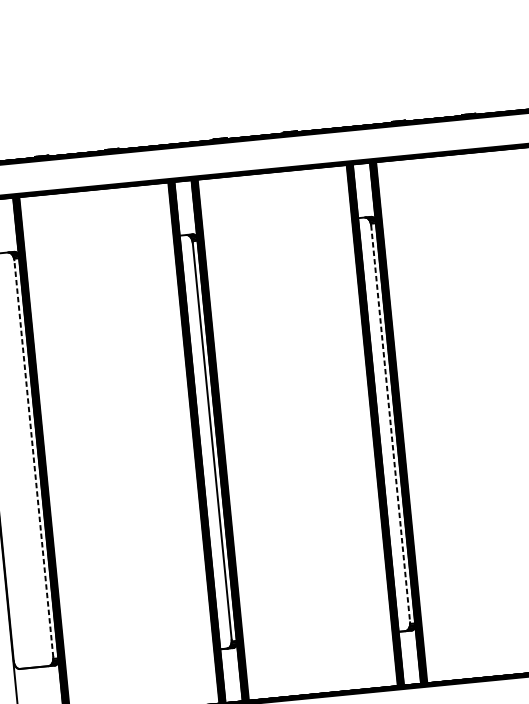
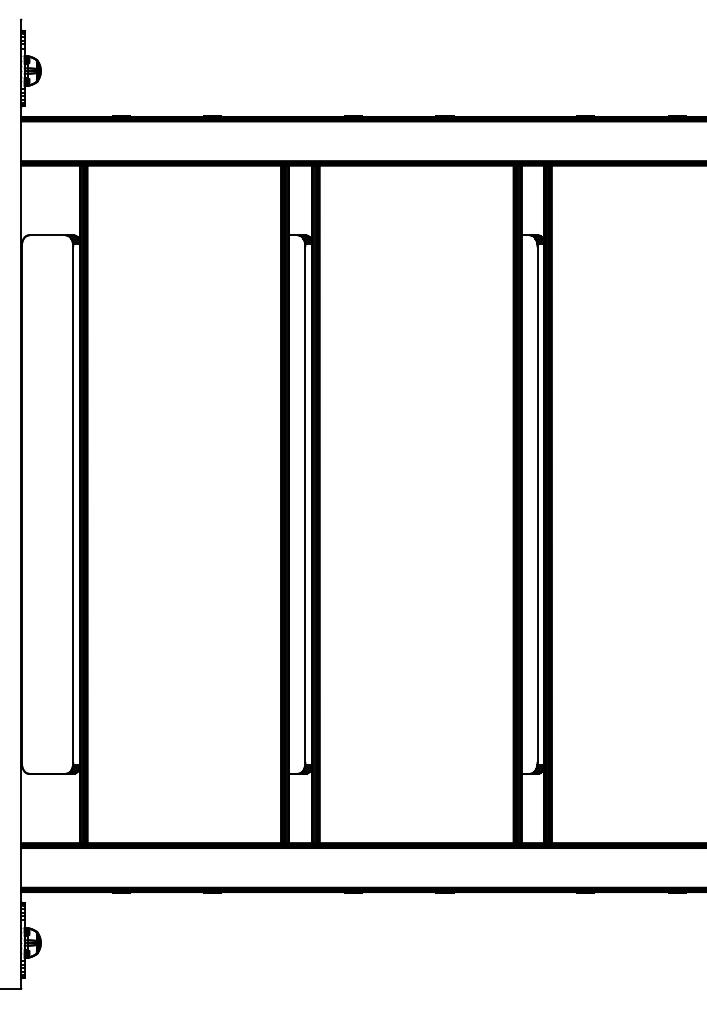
line: (390, 424) -> (537, 505), dashed -> solid
line: (34, 458) -> (73, 504), dashed -> solid

